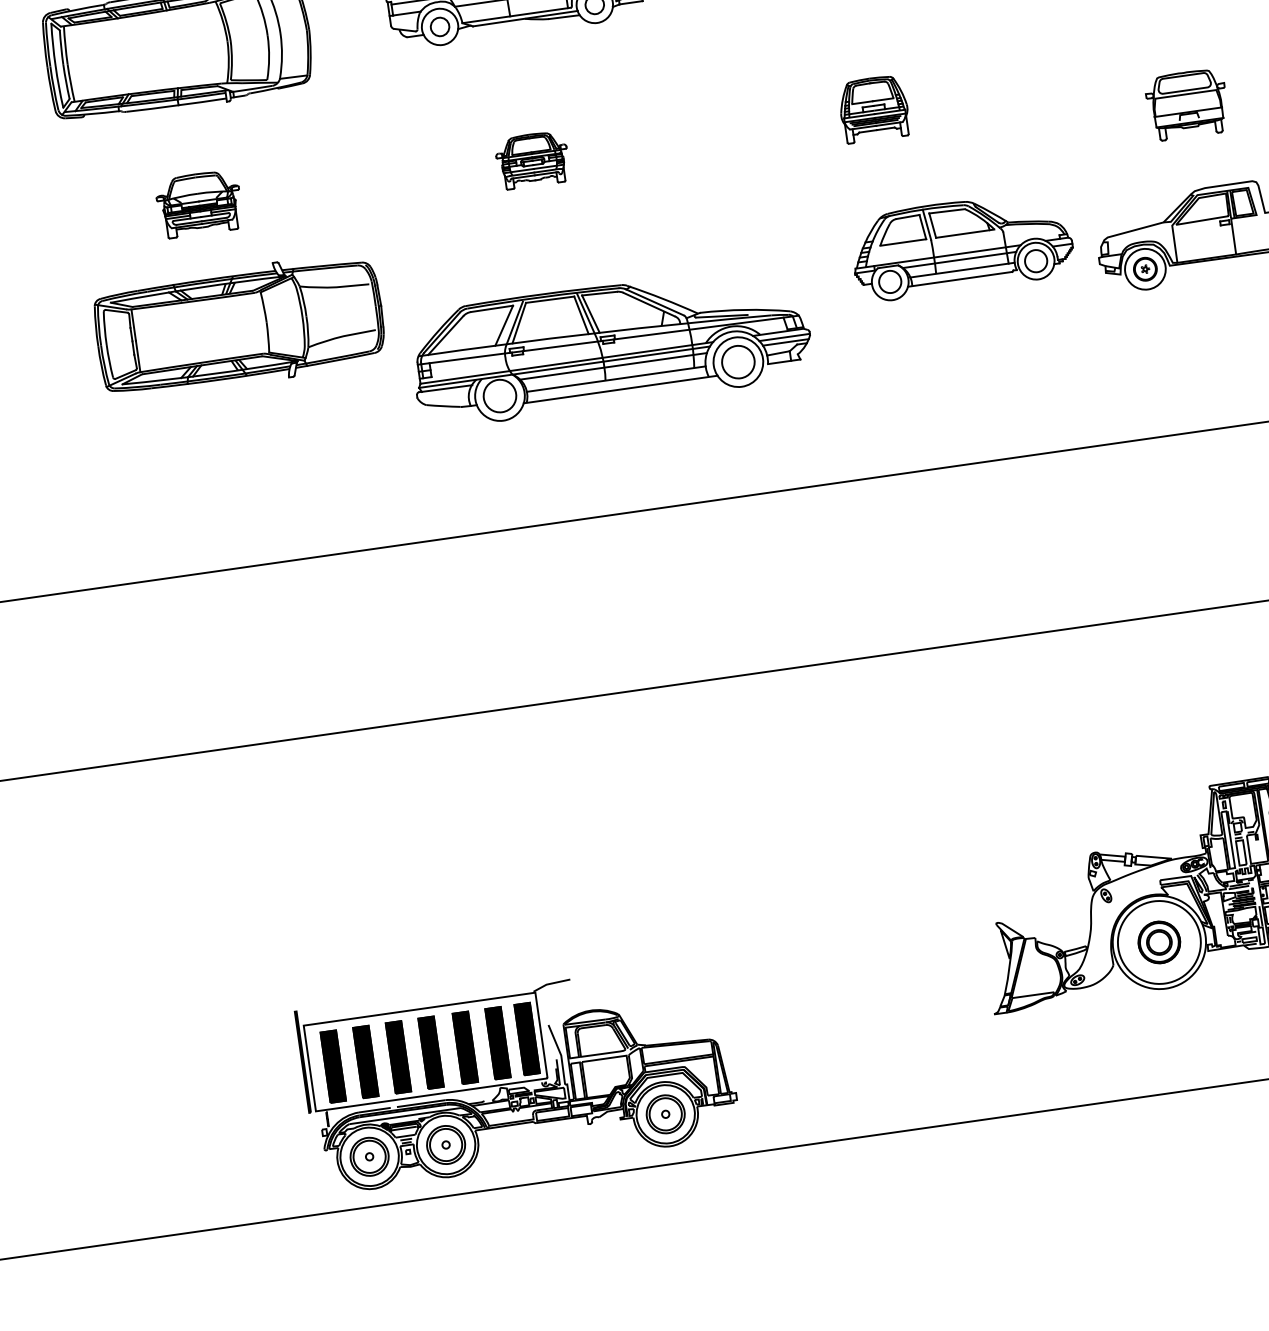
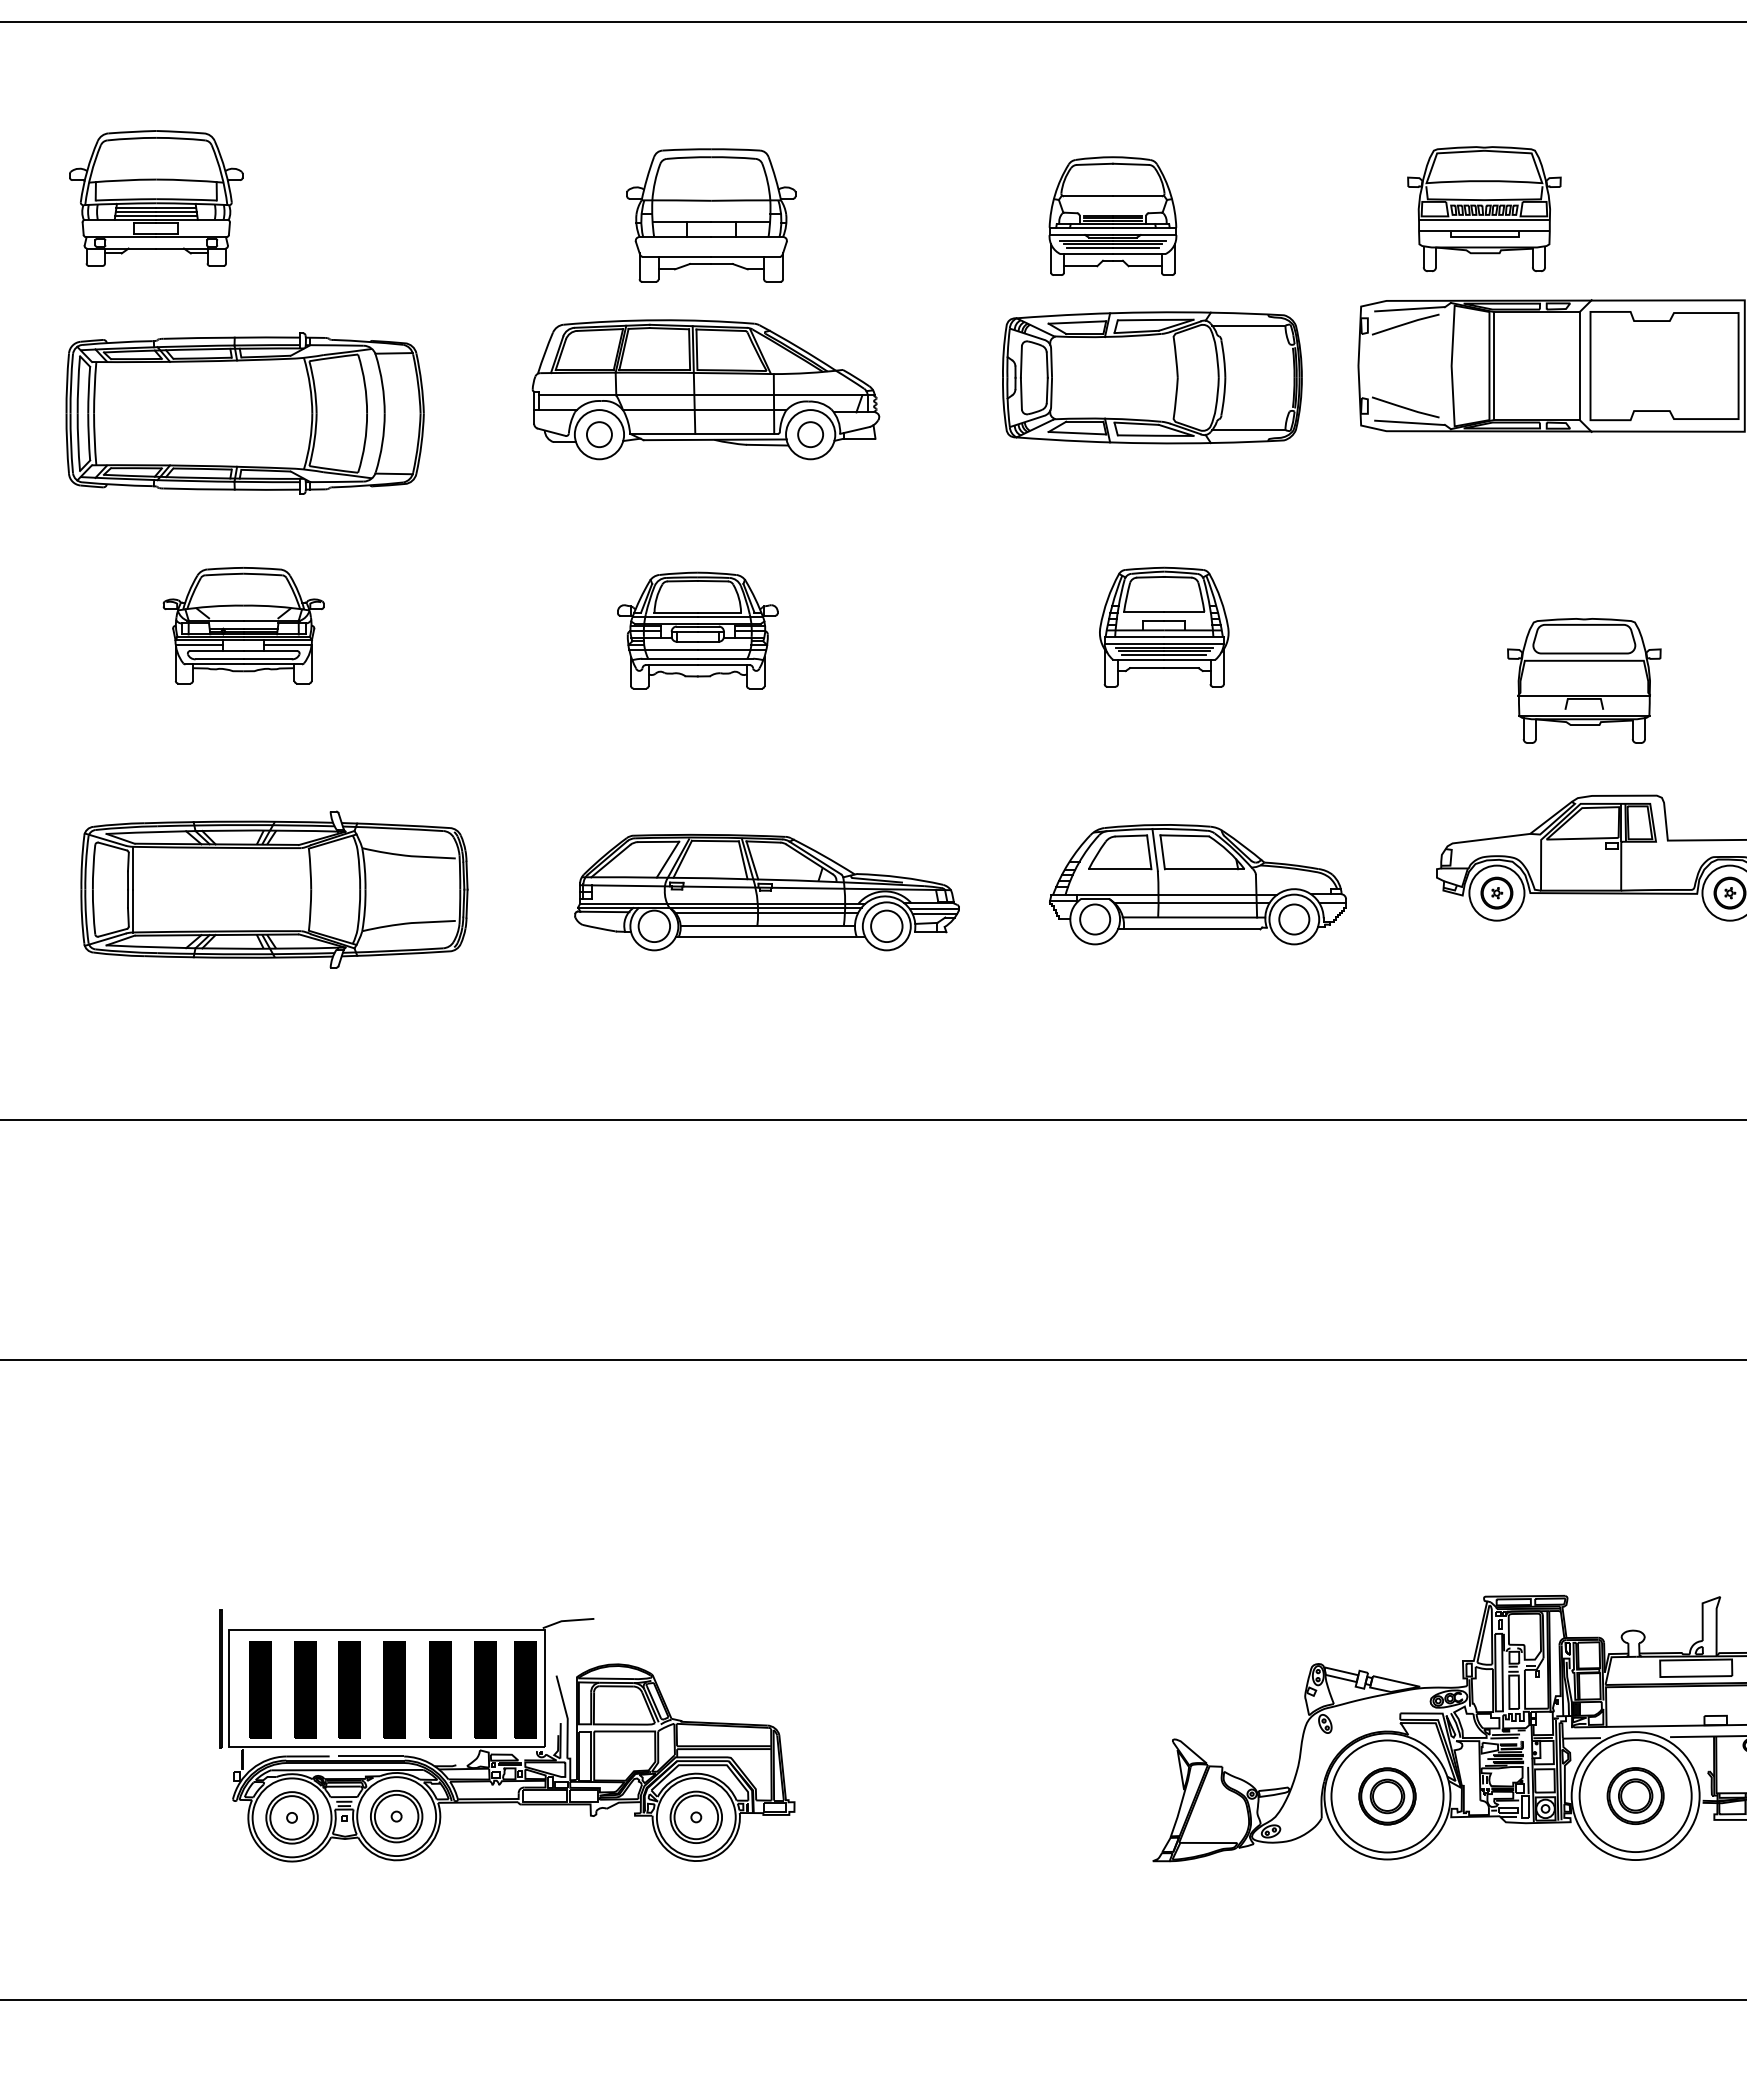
part: (1187, 104) -> (1584, 680), size x1.43
part: (874, 108) -> (1164, 626), size x1.43
part: (532, 160) -> (697, 630), size x1.67
part: (199, 203) -> (243, 625), size x1.43
part: (961, 245) -> (1197, 884), moved
part: (239, 325) -> (274, 889), moved
part: (610, 344) -> (766, 892), size x0.71
part: (518, 1074) -> (507, 1735), moved

